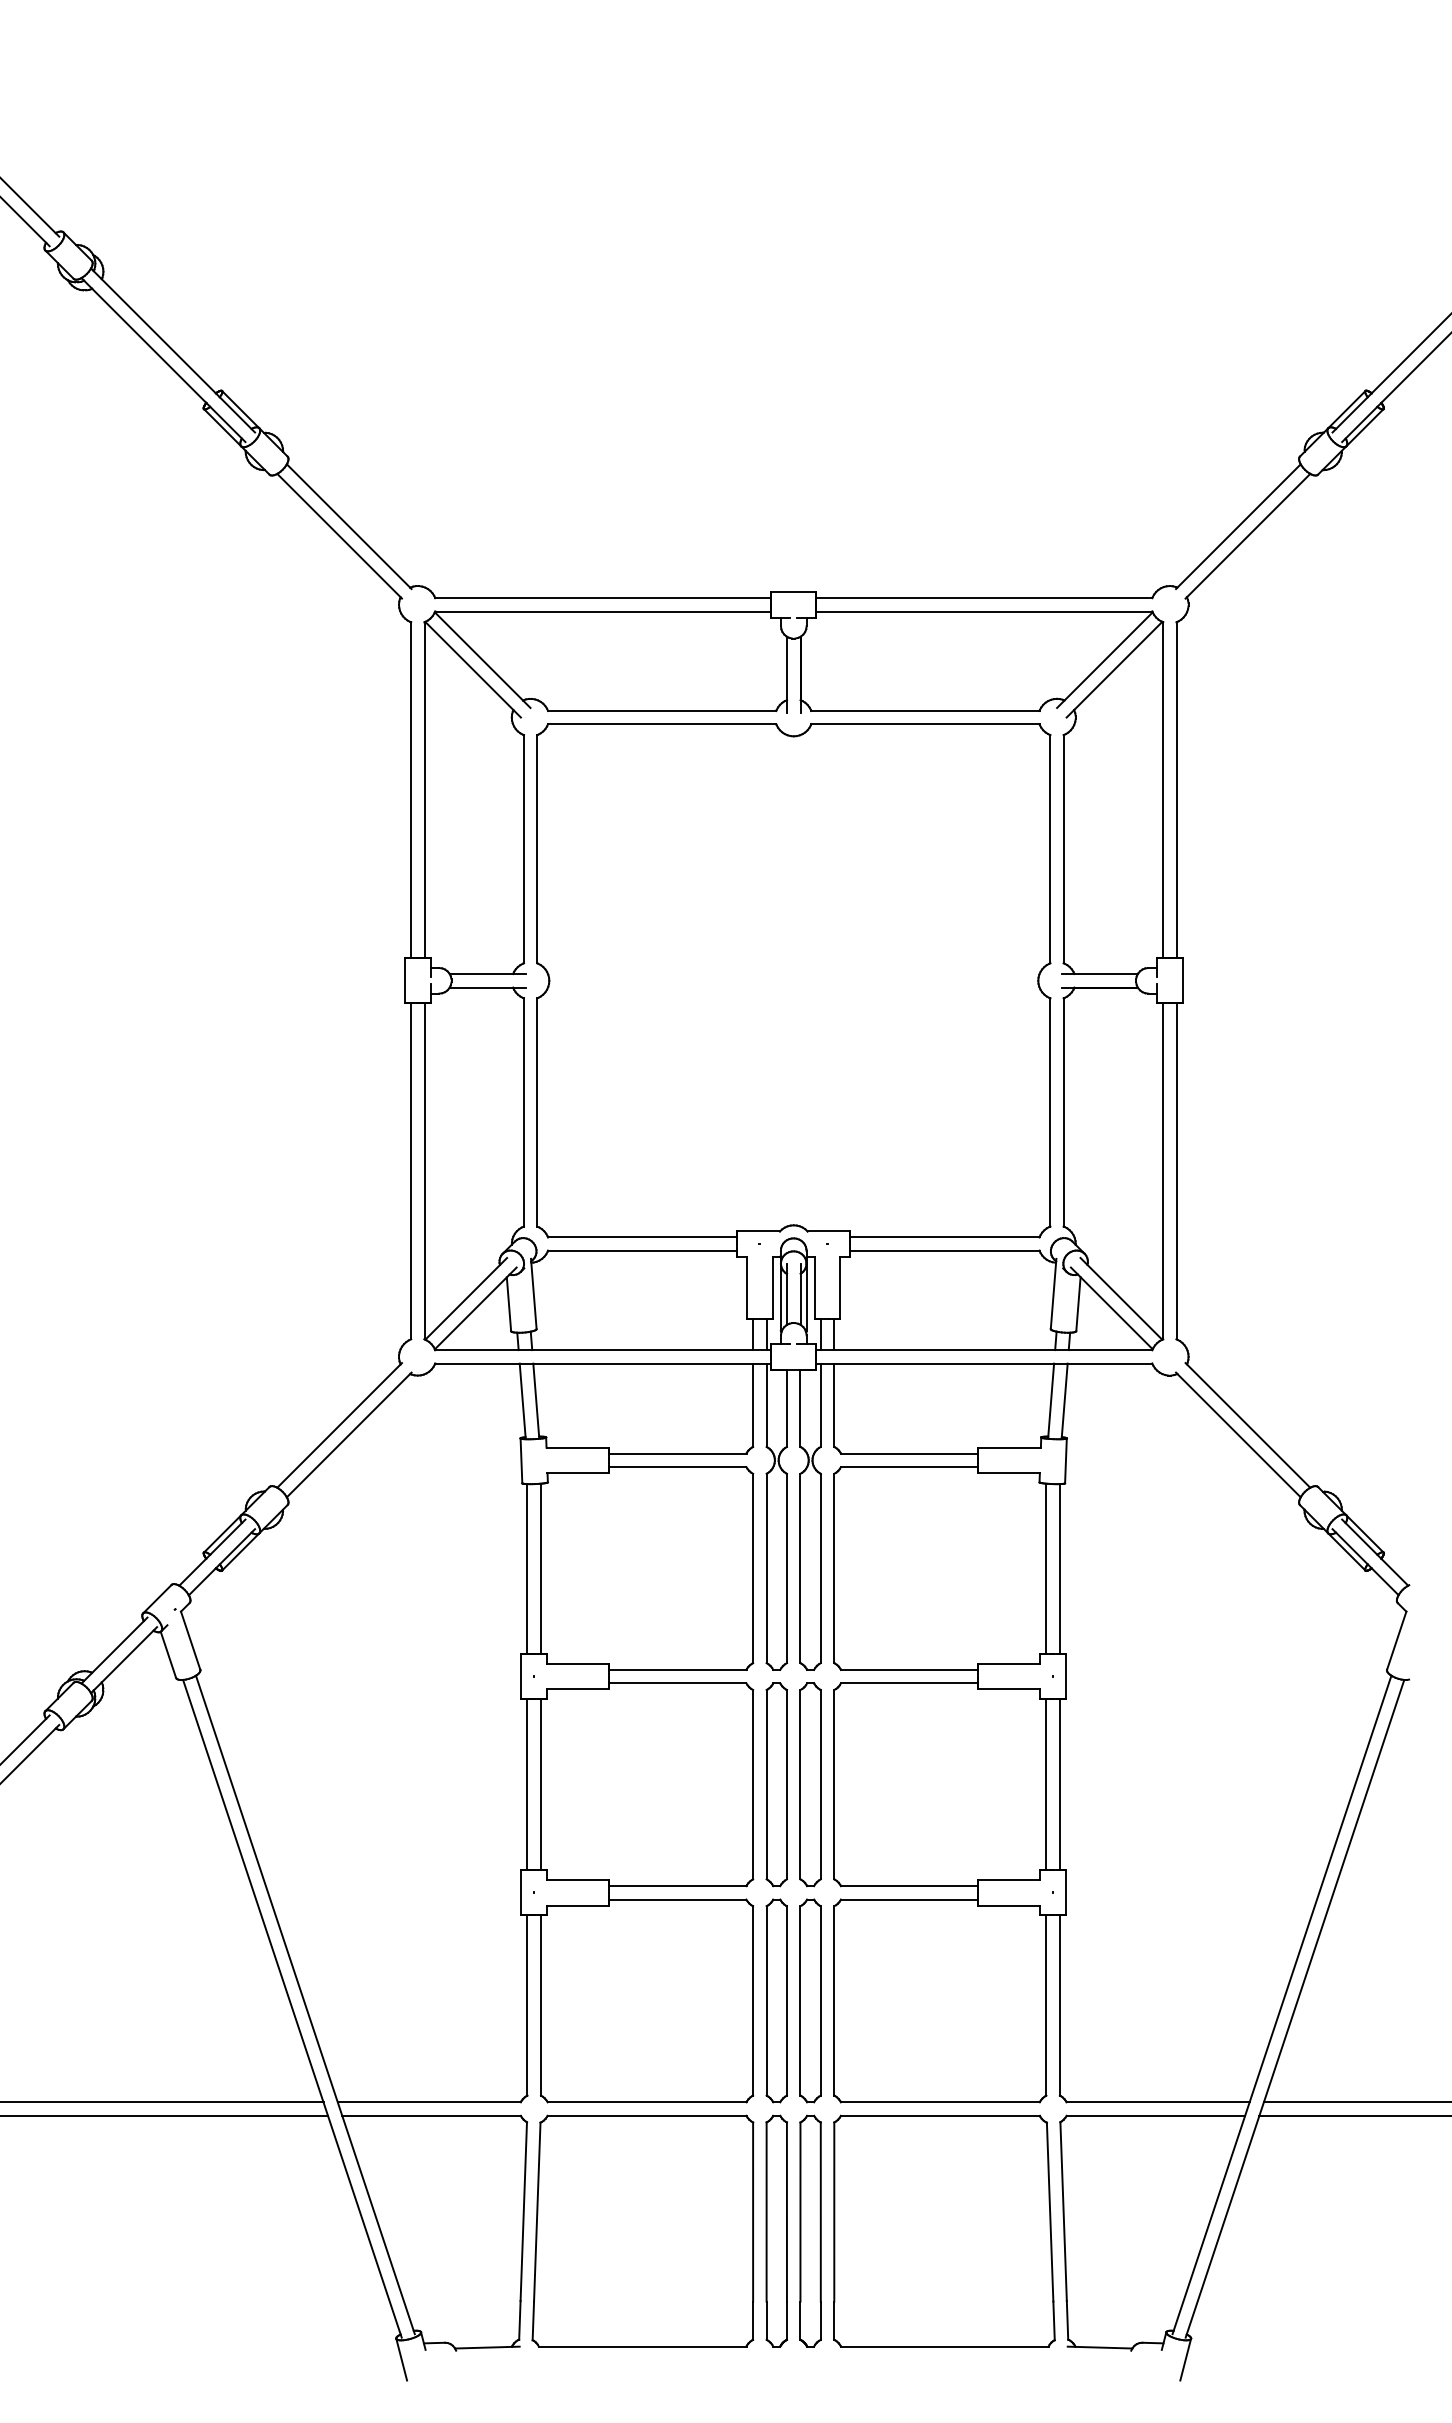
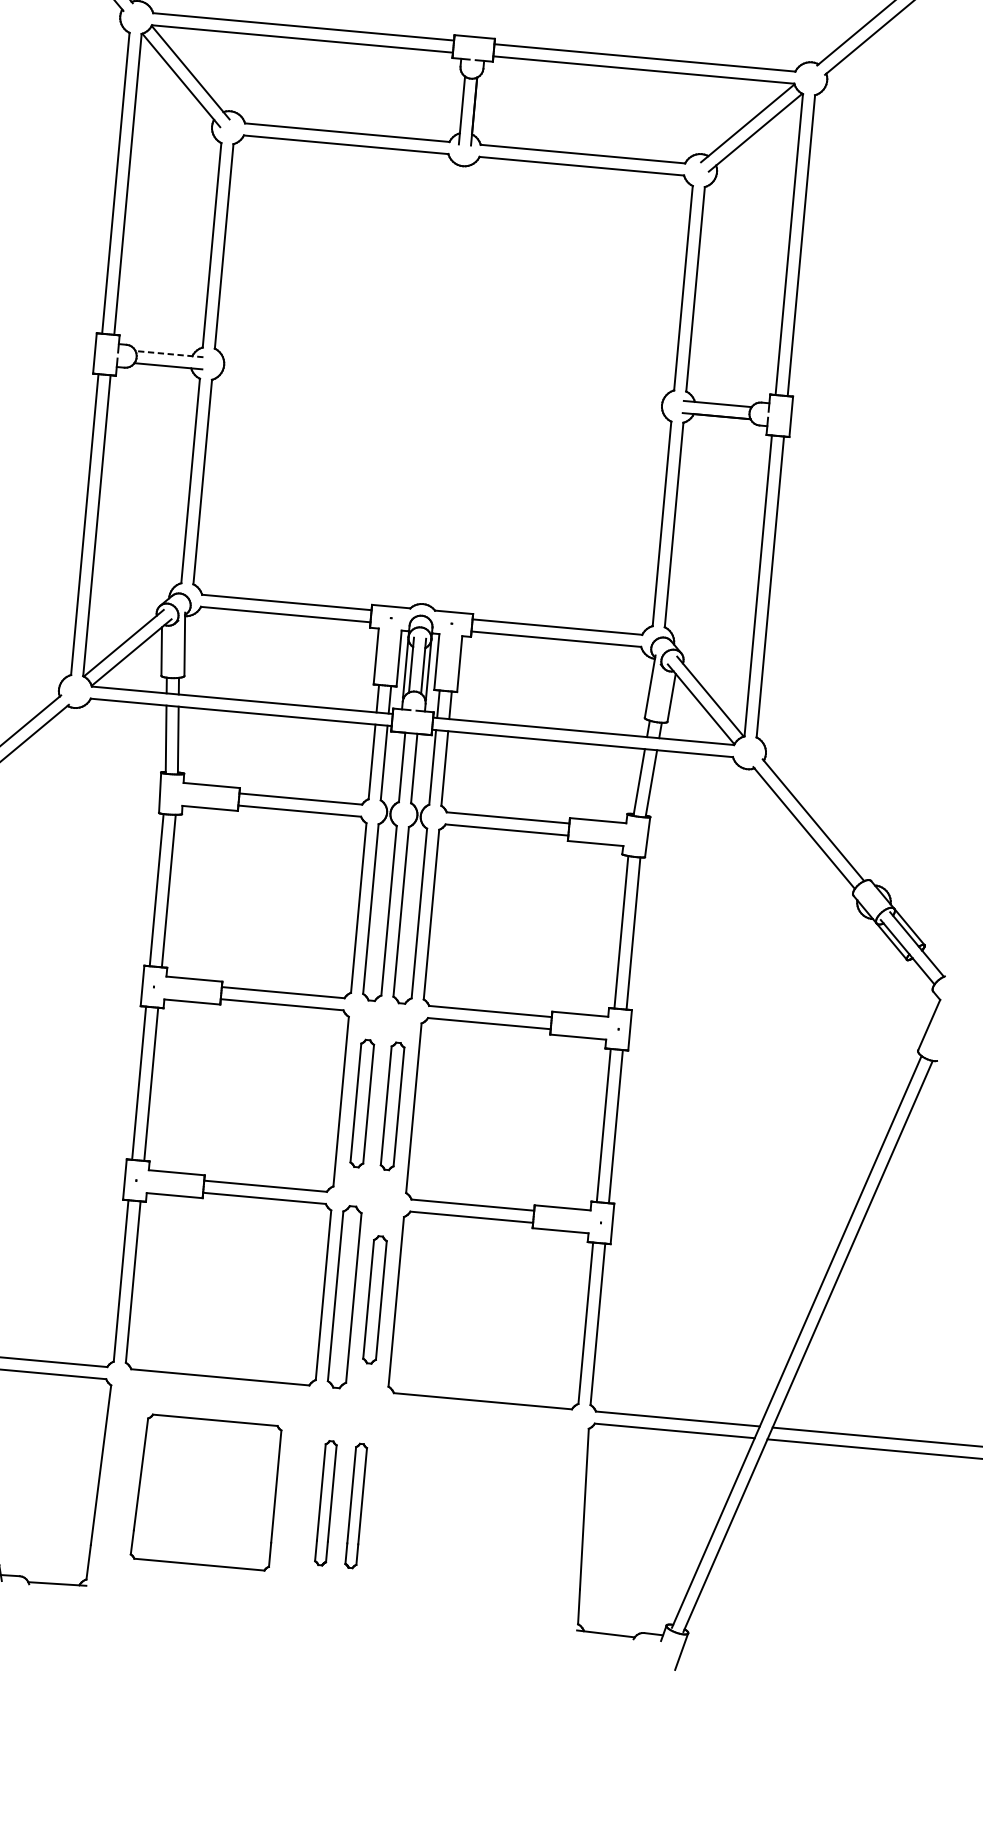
line: (487, 974) -> (169, 354), solid -> dashed
part: (776, 1784) -> (362, 1103), size x0.7
part: (810, 1784) -> (392, 1106), size x0.7
part: (810, 2000) -> (374, 1299), size x0.7
part: (642, 2230) -> (205, 1491), size x0.7
part: (776, 2230) -> (325, 1502), size x0.6
part: (810, 2230) -> (356, 1505), size x0.6
part: (944, 2230) -> (476, 1516), removed

